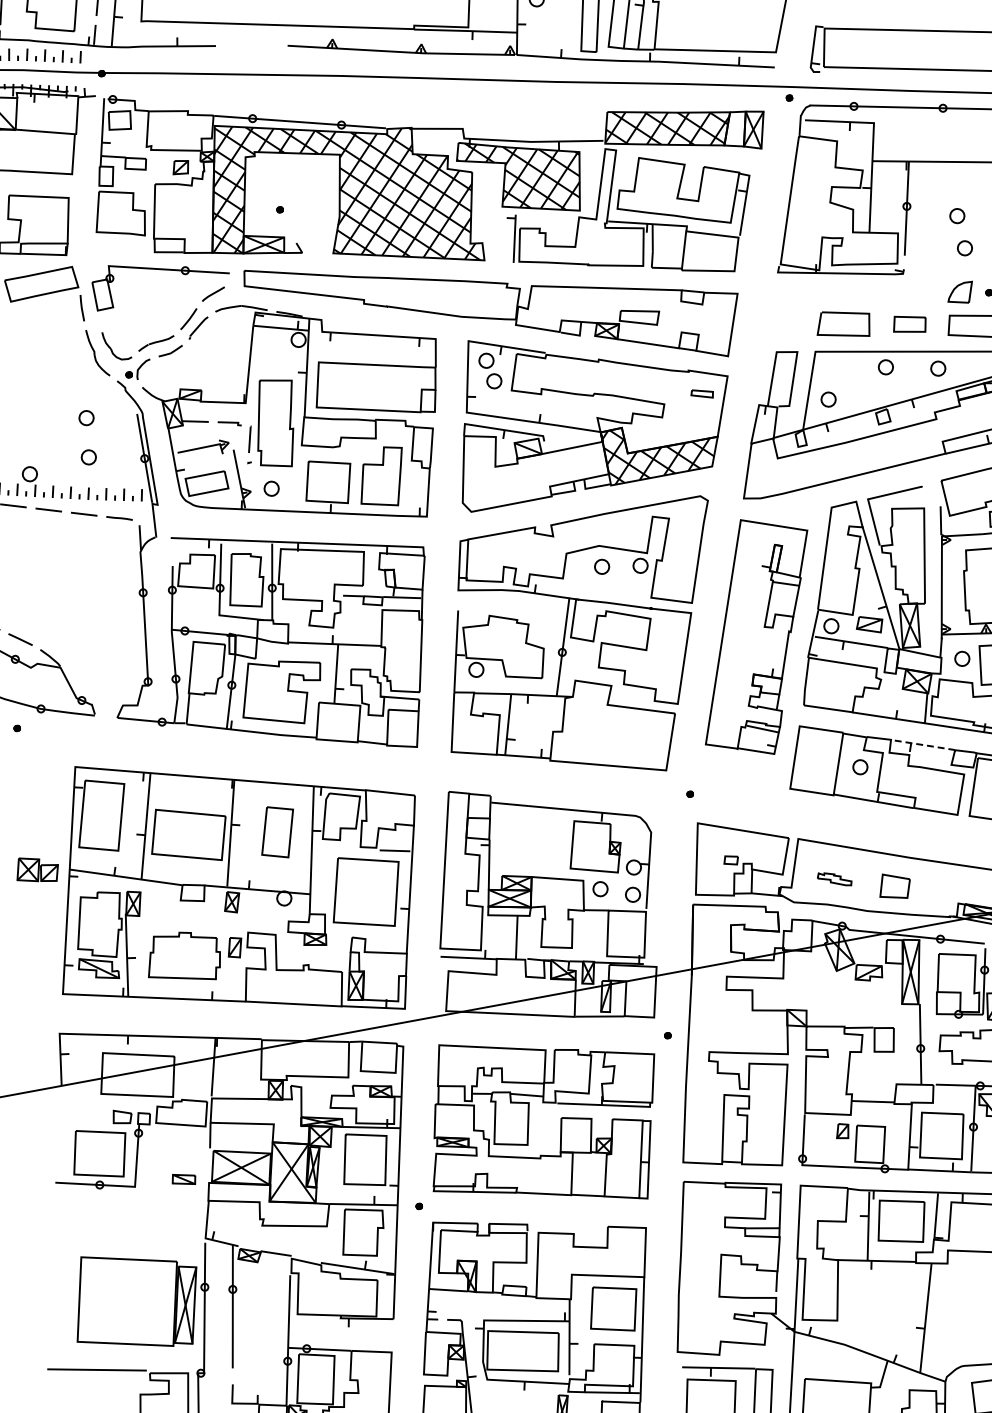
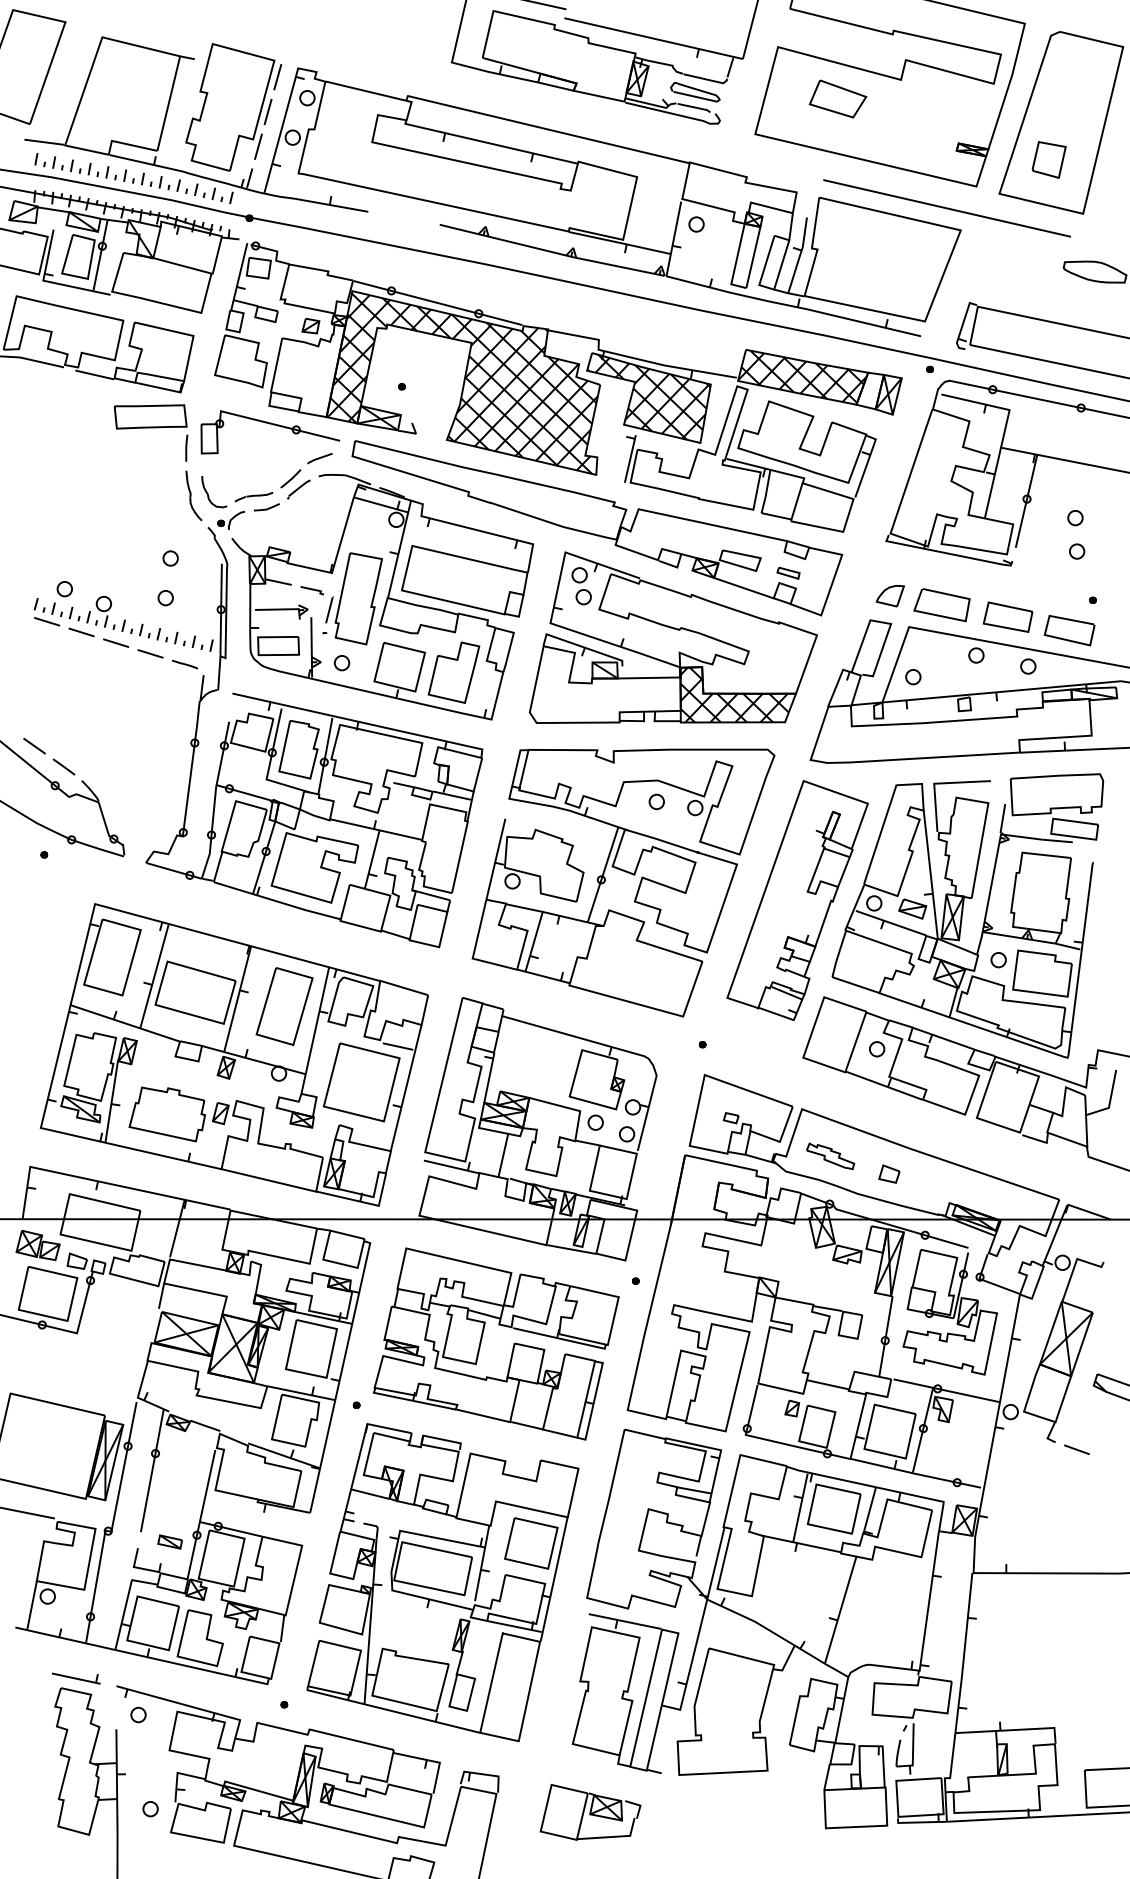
part: (959, 293) -> (889, 595), moved
part: (909, 323) -> (1007, 616), size x1.43
part: (702, 393) -> (788, 572), moved
line: (922, 744) -> (943, 1038), dashed -> solid
part: (277, 832) -> (284, 1006), size x1.43
part: (36, 869) -> (37, 1245), moved
part: (834, 878) -> (830, 1155), size x1.43
part: (894, 885) -> (889, 1173), size x0.62
part: (183, 1179) -> (169, 1541), moved

